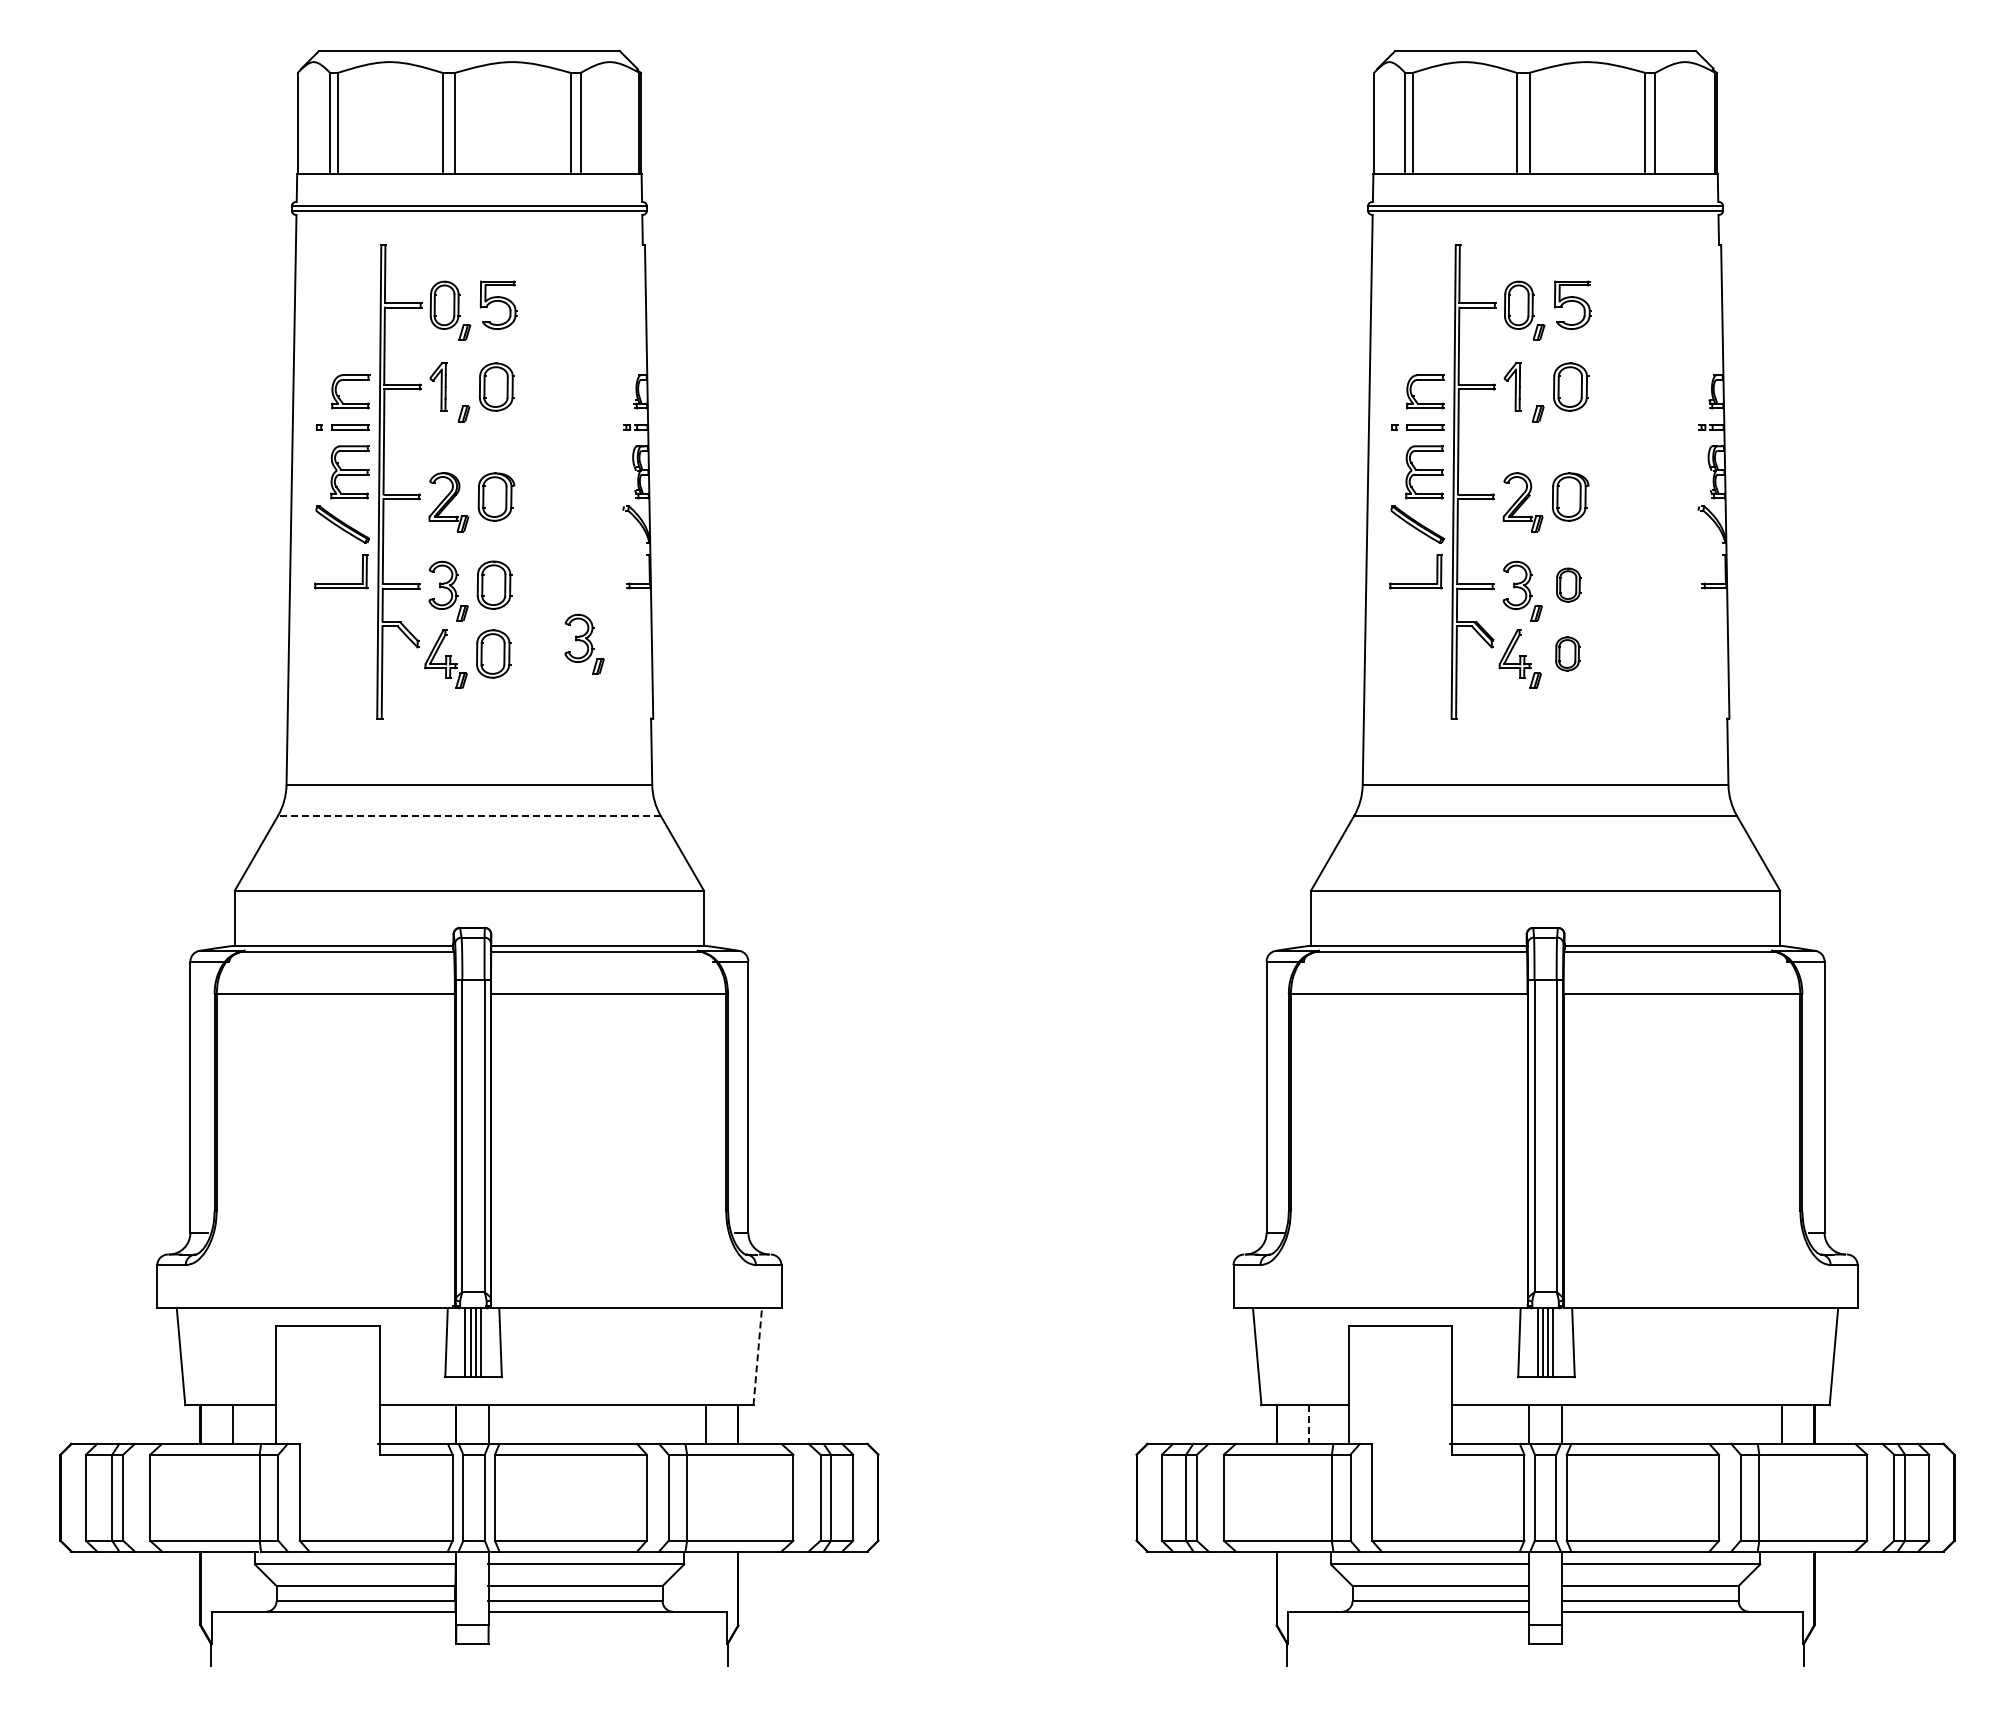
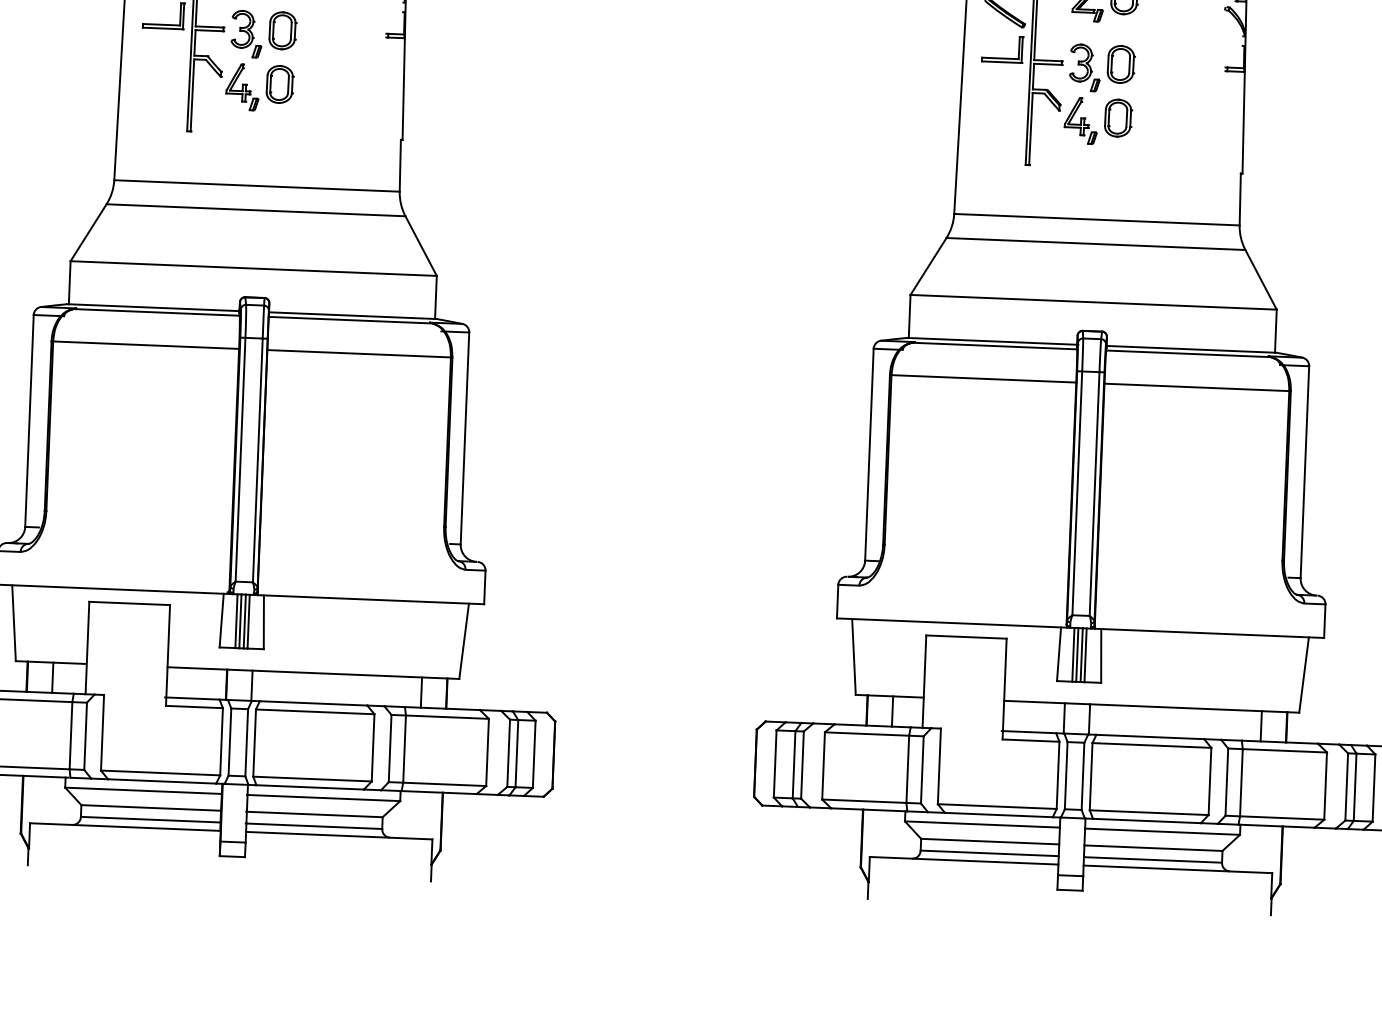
part: (1568, 584) -> (1121, 63), size x1.43
part: (584, 643) -> (351, 79), removed
part: (1567, 653) -> (1118, 117), size x1.43
line: (468, 816) -> (255, 210), dashed -> solid
line: (757, 1356) -> (463, 641), dashed -> solid
line: (1309, 1425) -> (892, 712), dashed -> solid

